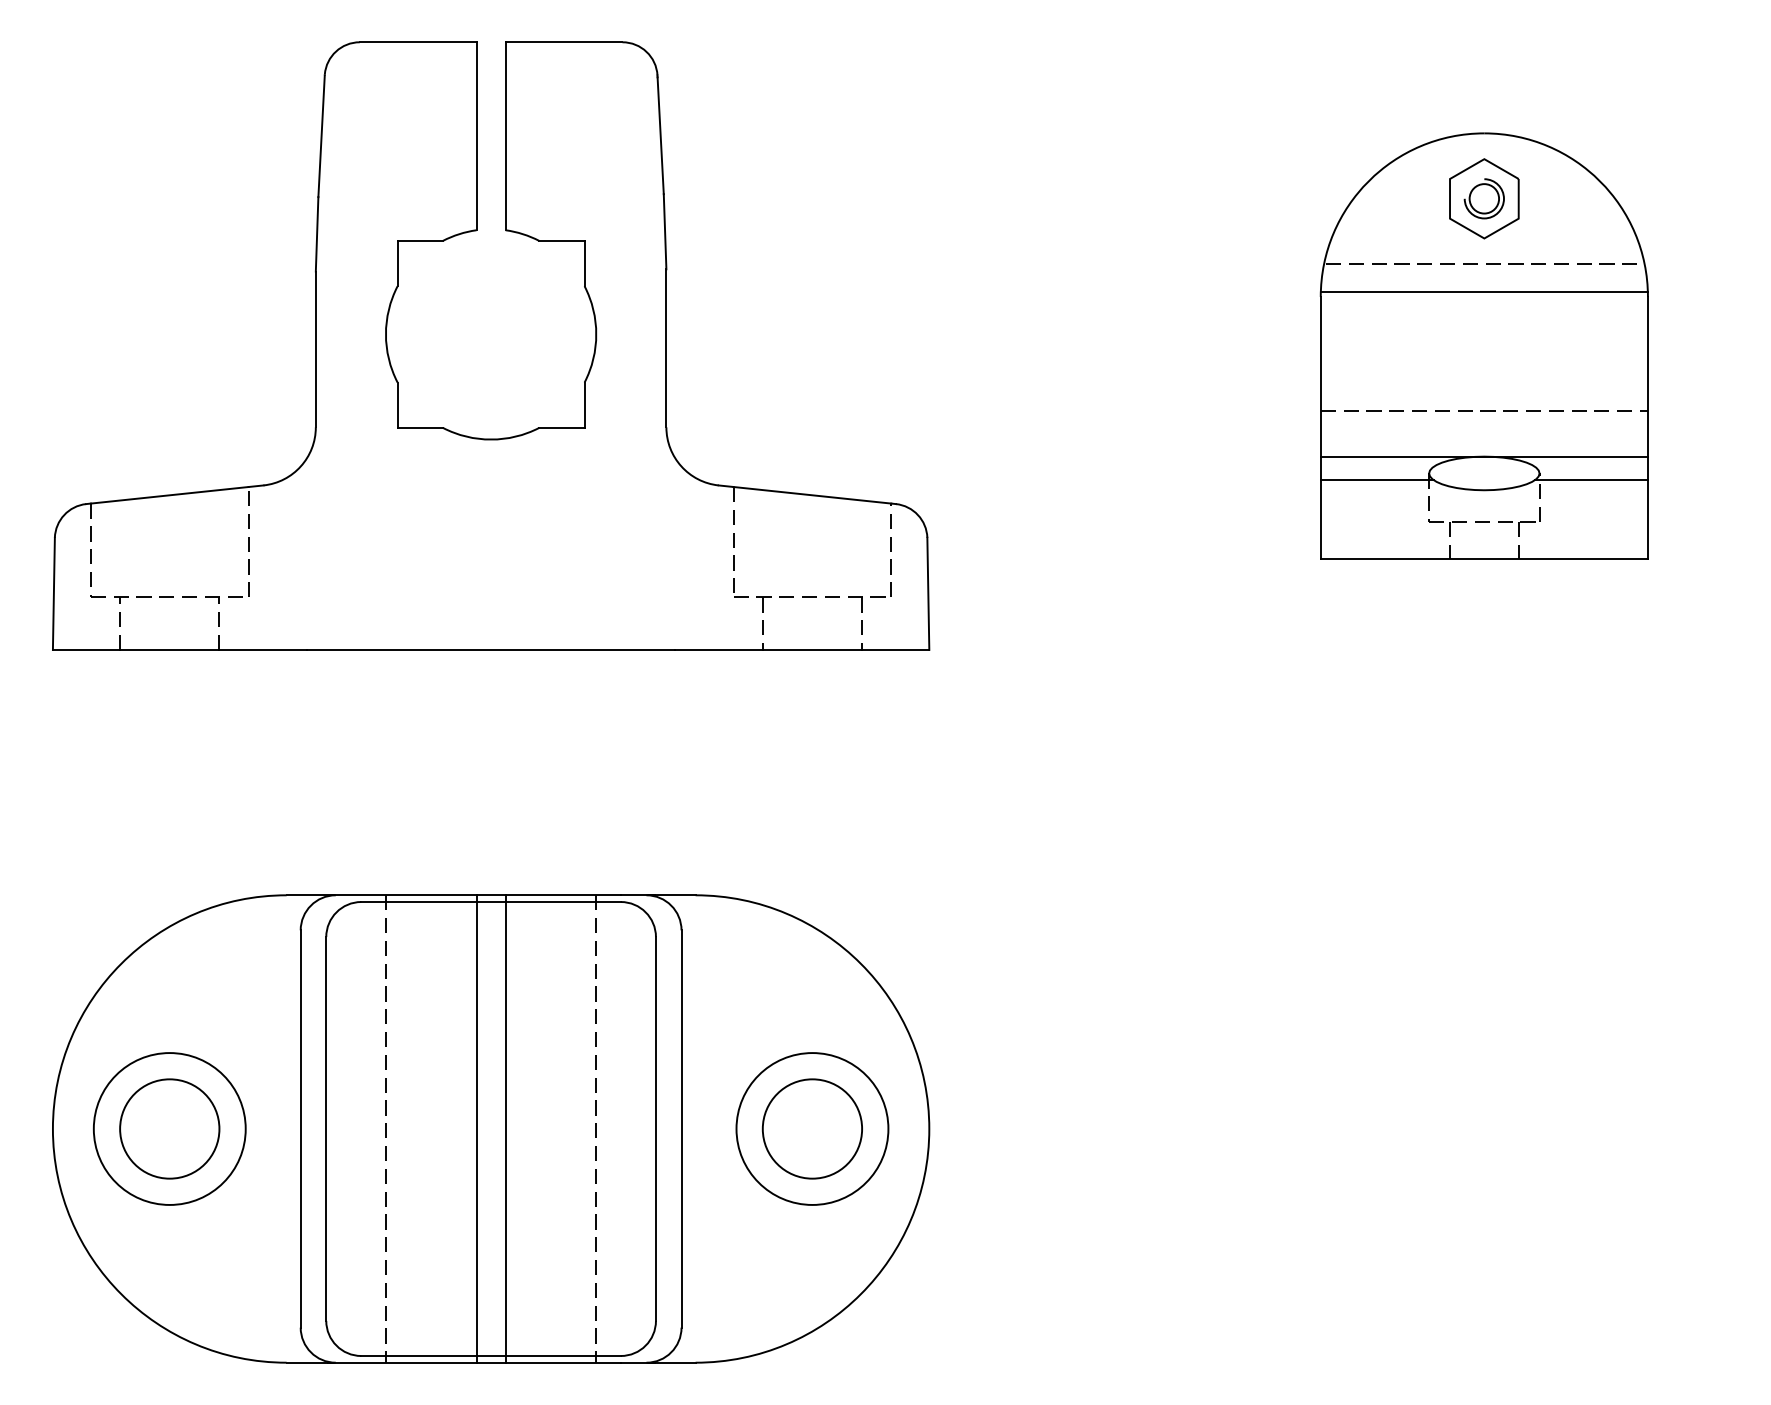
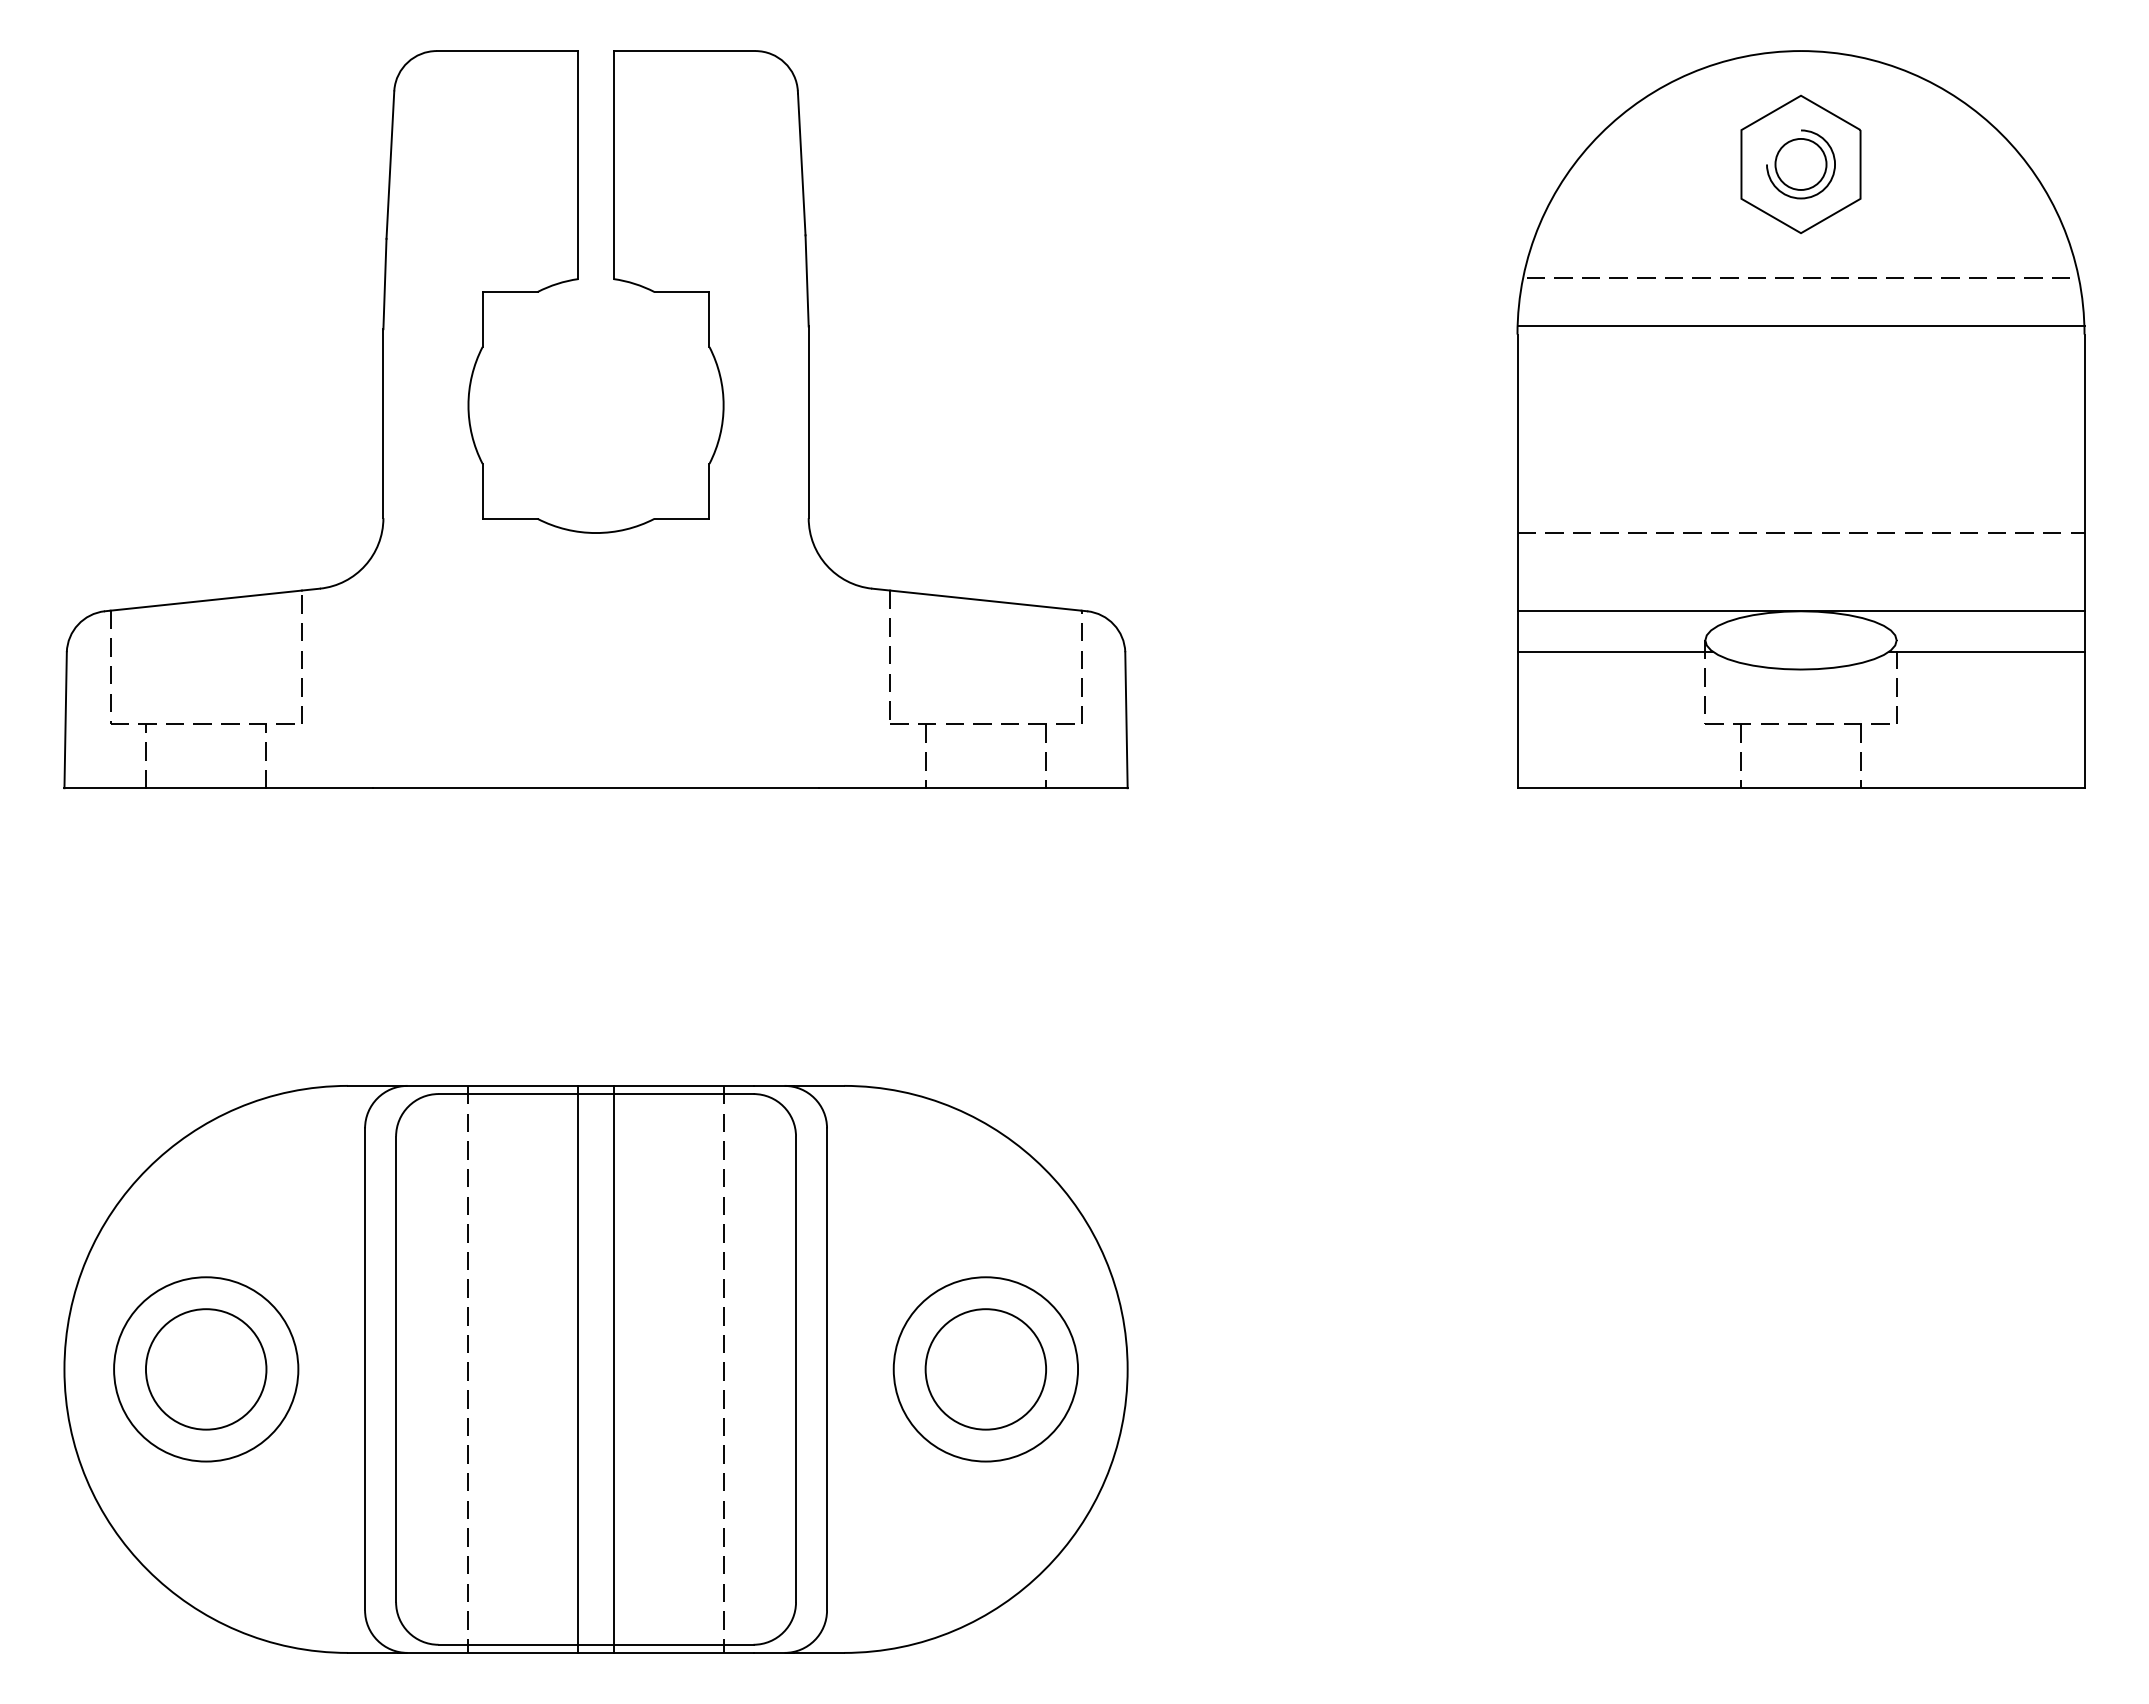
part: (1483, 345) -> (1800, 419), size x1.43

